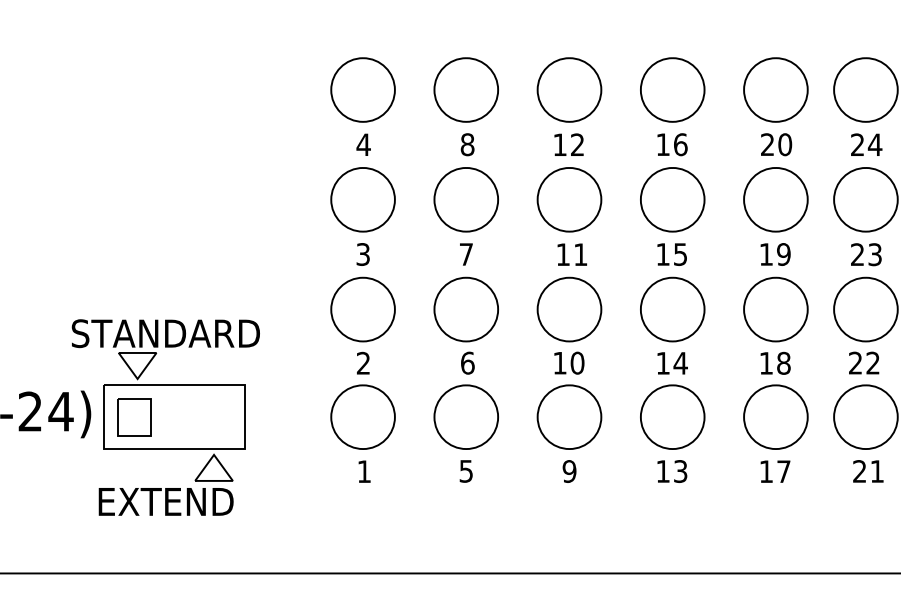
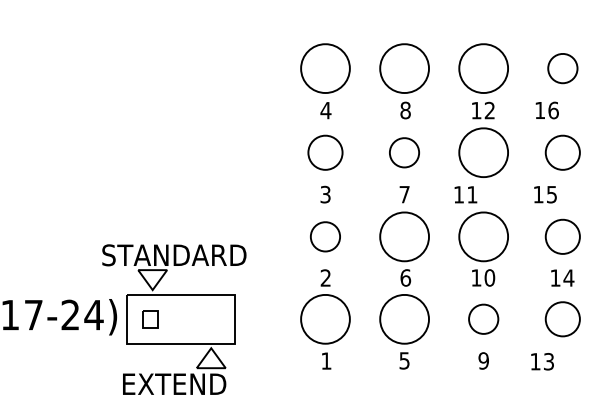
part: (672, 89) -> (562, 68), size x0.6
text: (672, 144) -> (547, 110), moved
part: (362, 199) -> (325, 152), size x0.7
part: (465, 199) -> (403, 152), size x0.6
part: (672, 199) -> (562, 152), size x0.7
text: (571, 254) -> (465, 194), moved
text: (671, 254) -> (545, 194), moved
part: (362, 309) -> (325, 236), size x0.6
part: (672, 309) -> (562, 236), size x0.7
part: (569, 416) -> (483, 318), size x0.6
part: (672, 416) -> (562, 318), size x0.7
part: (134, 417) -> (150, 319), size x0.6
text: (672, 471) -> (542, 361), moved

